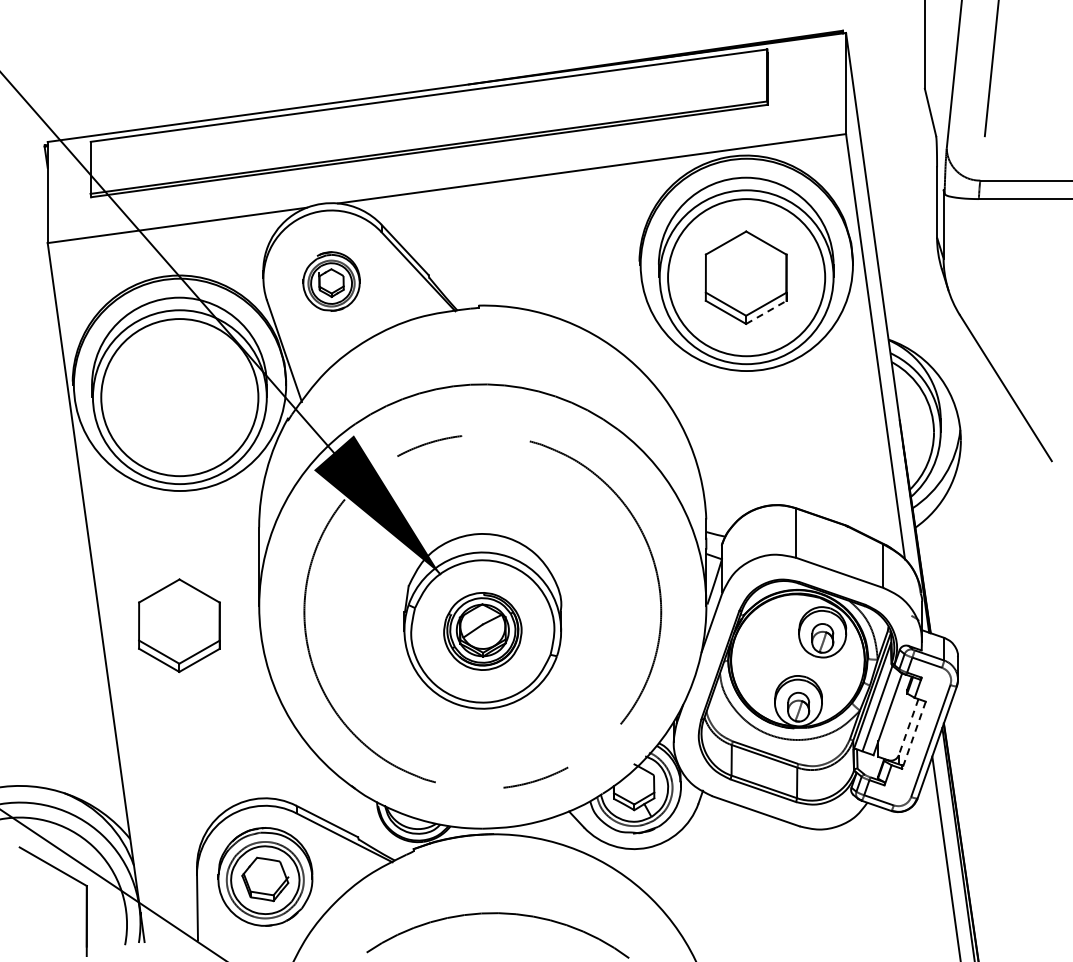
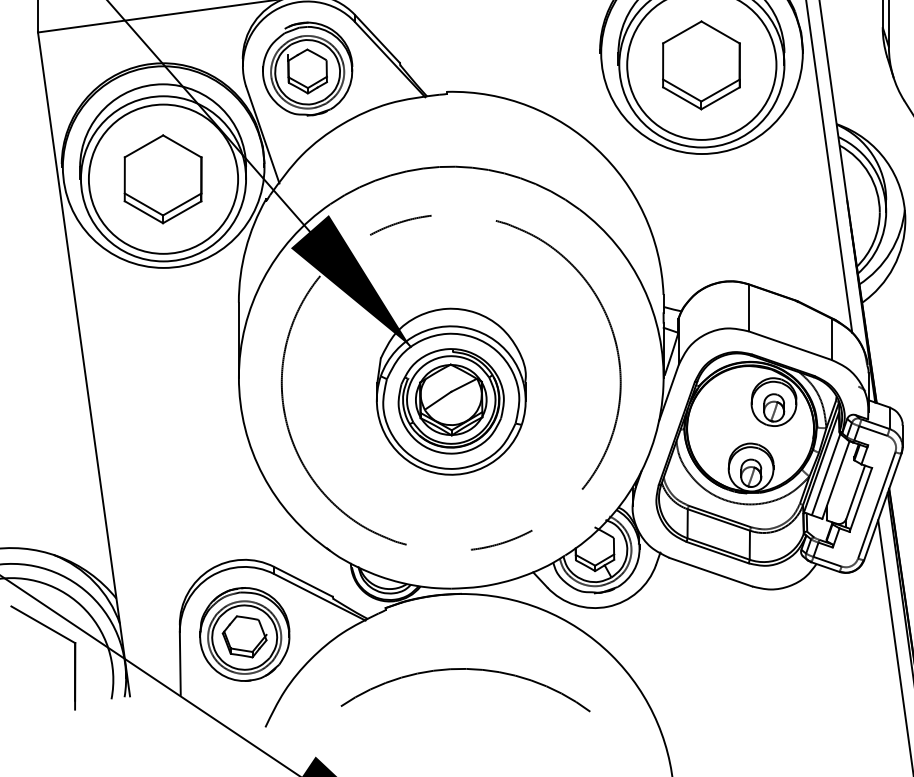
part: (331, 281) -> (307, 68), size x1.67
line: (766, 312) -> (720, 98), dashed -> solid
part: (179, 625) -> (163, 179), moved
part: (482, 631) -> (450, 401), size x1.43
line: (908, 727) -> (855, 492), dashed -> solid
line: (914, 735) -> (861, 500), dashed -> solid

